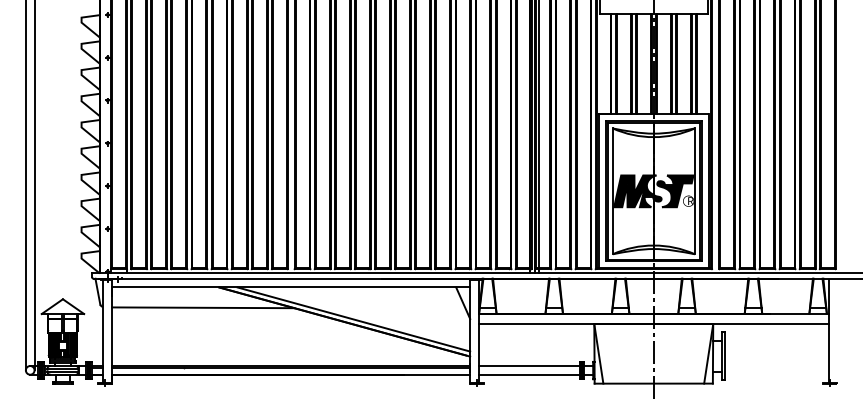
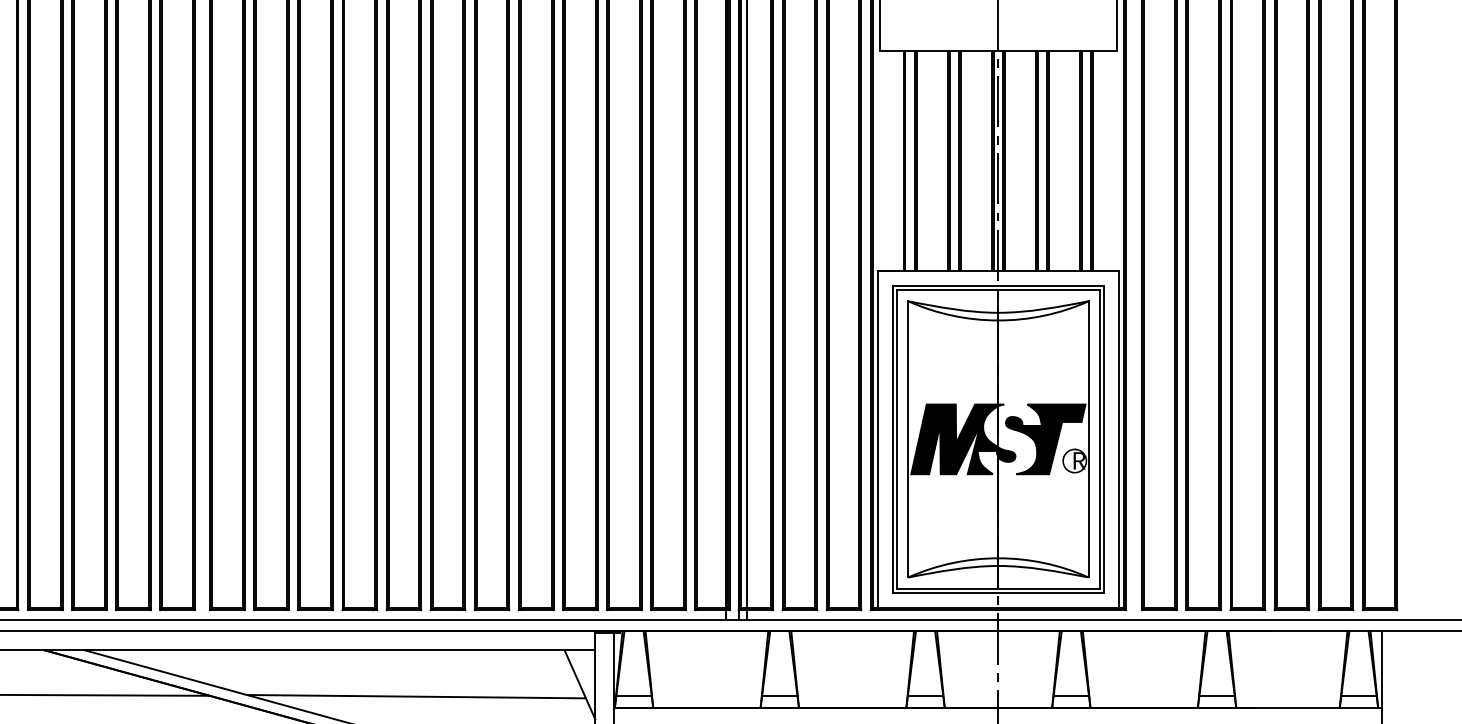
line: (388, 308) -> (416, 696), added

